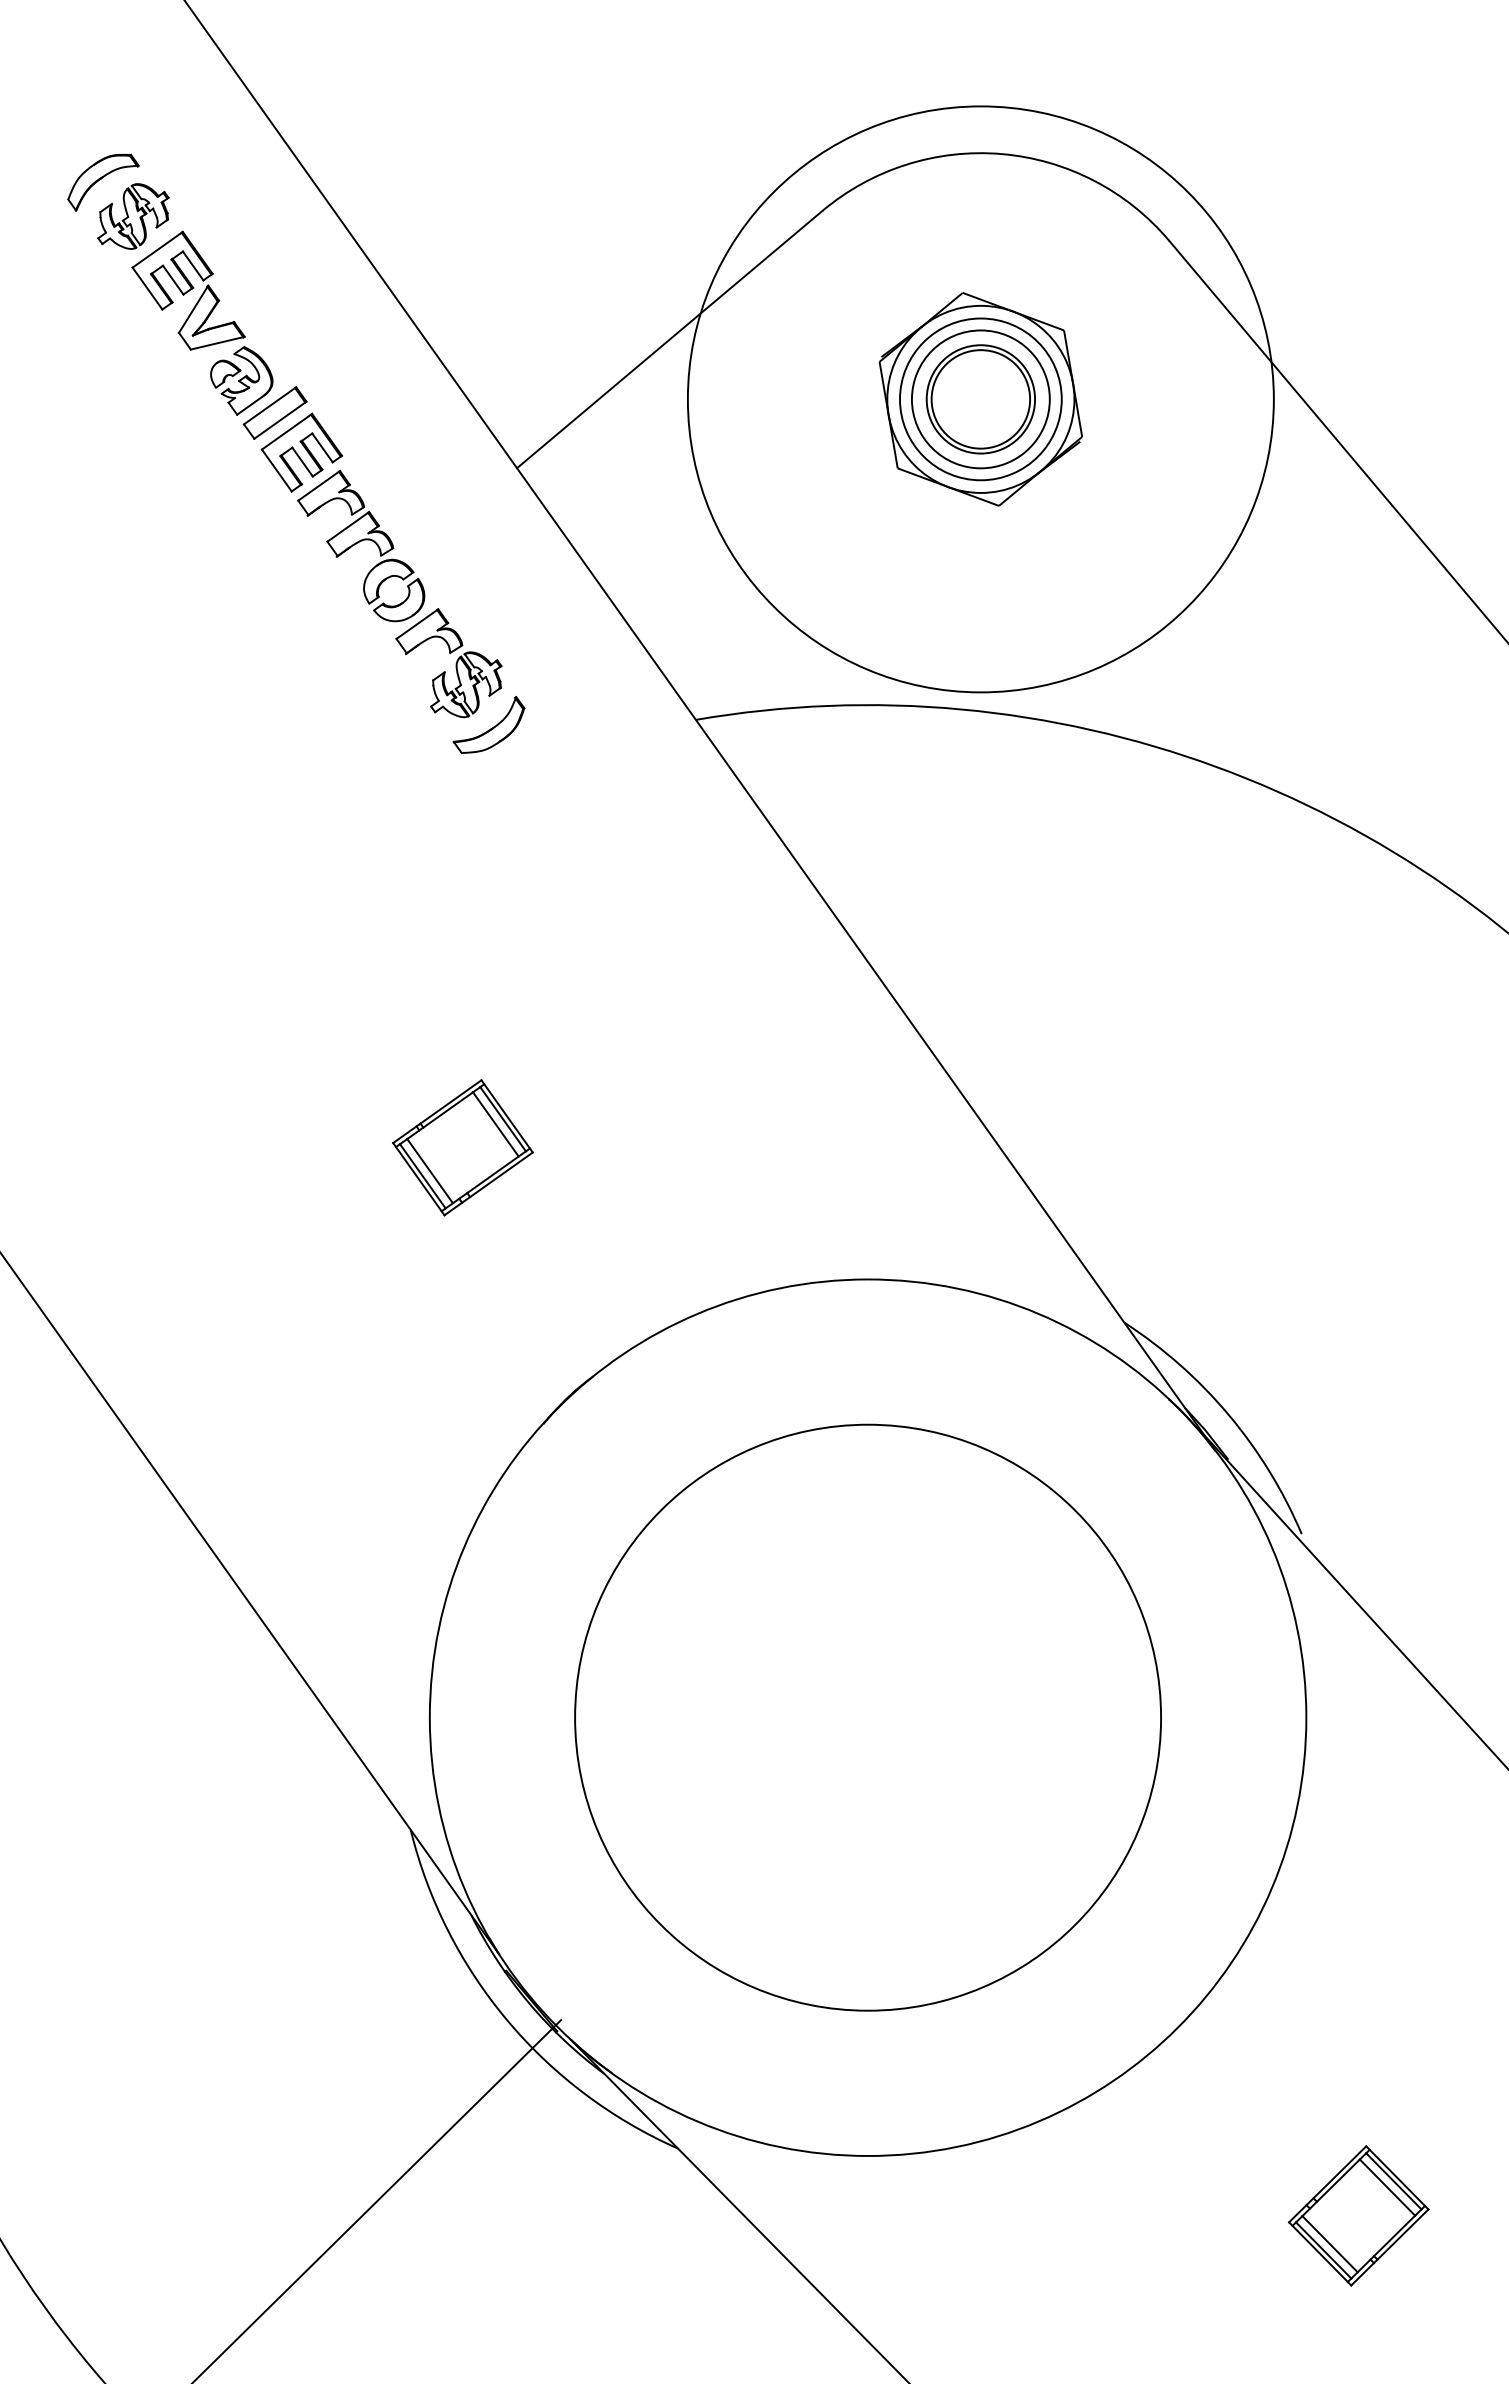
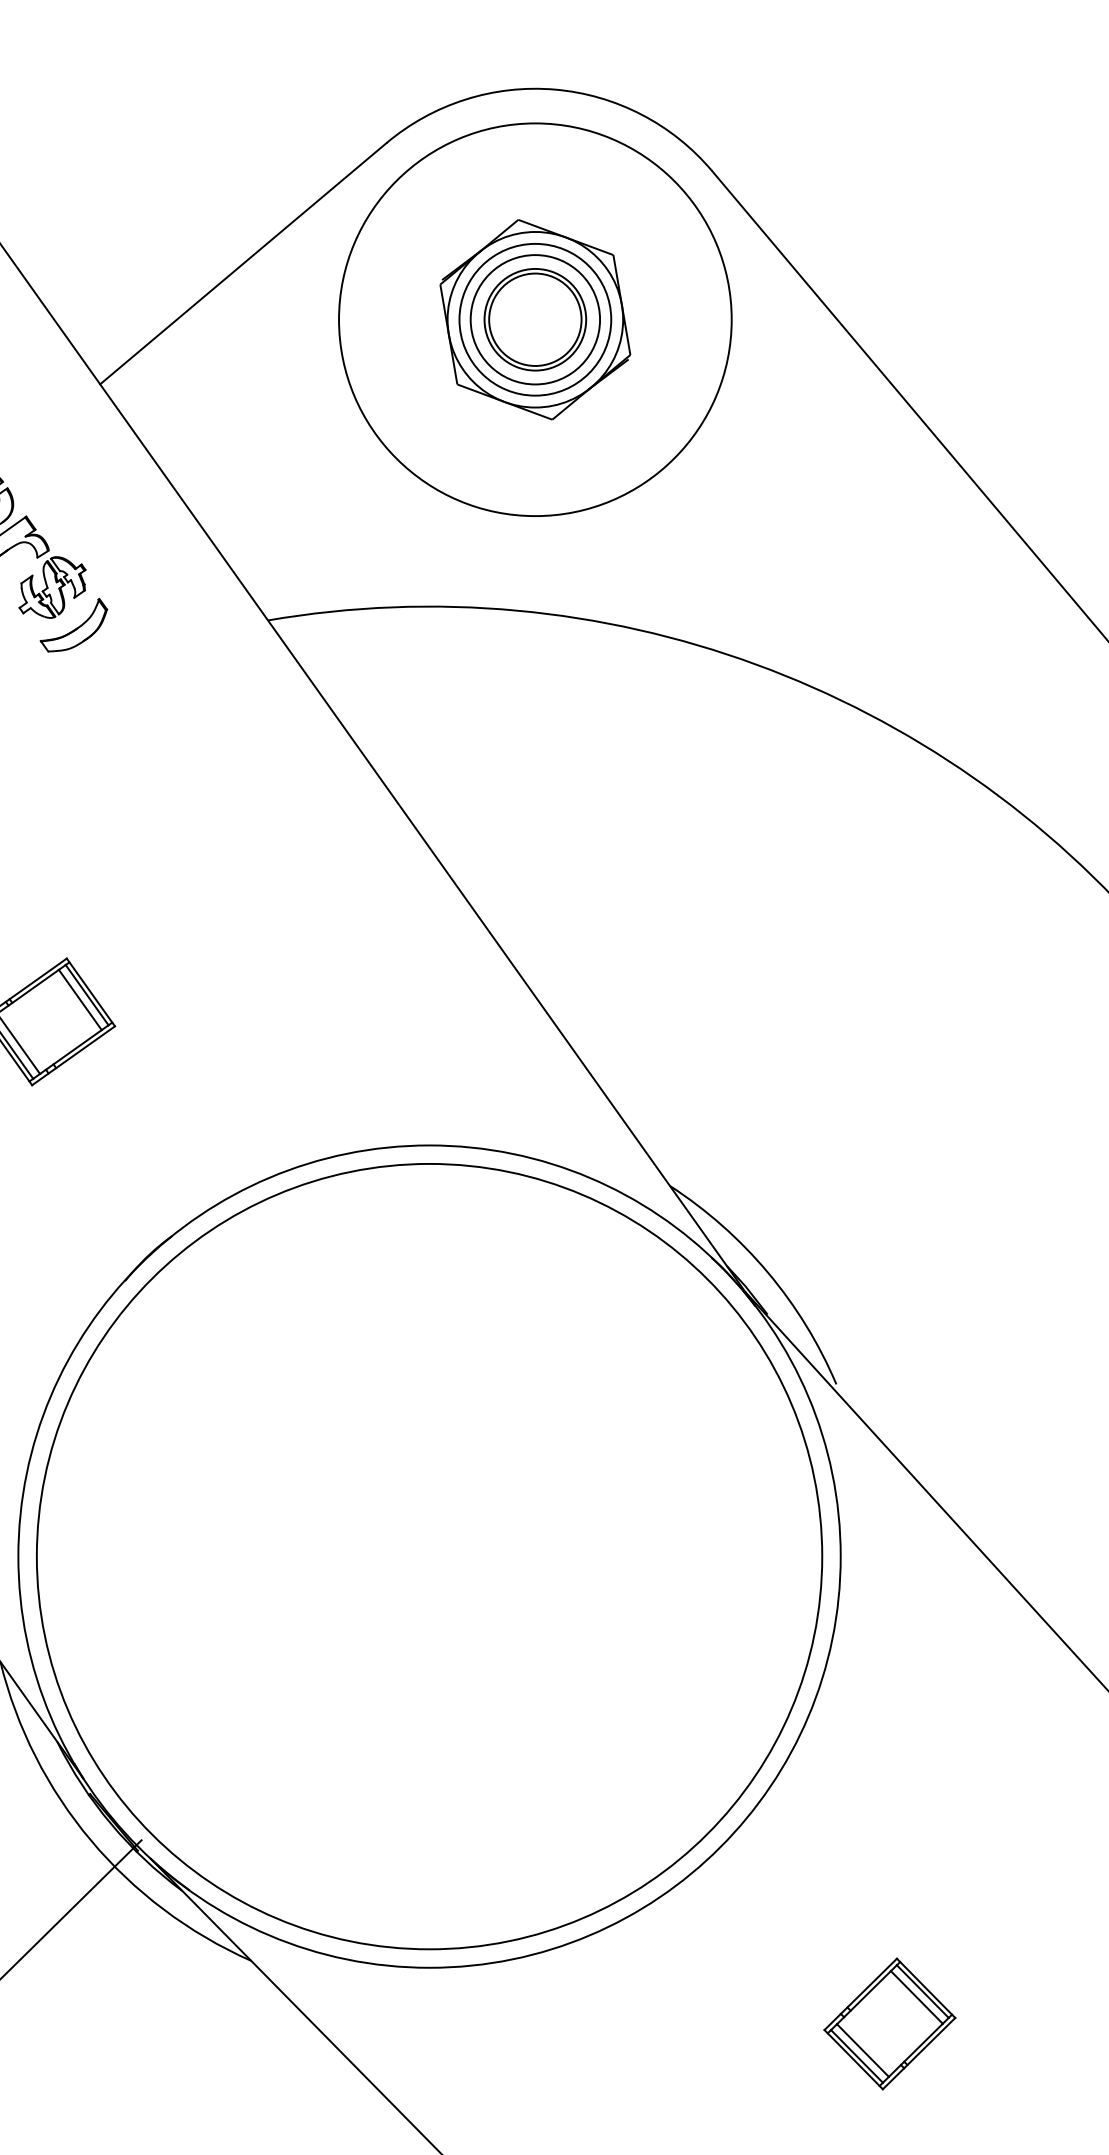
circle: (980, 399) -> (535, 319), size x0.71
circle: (867, 1717) -> (428, 1556), size x1.43

